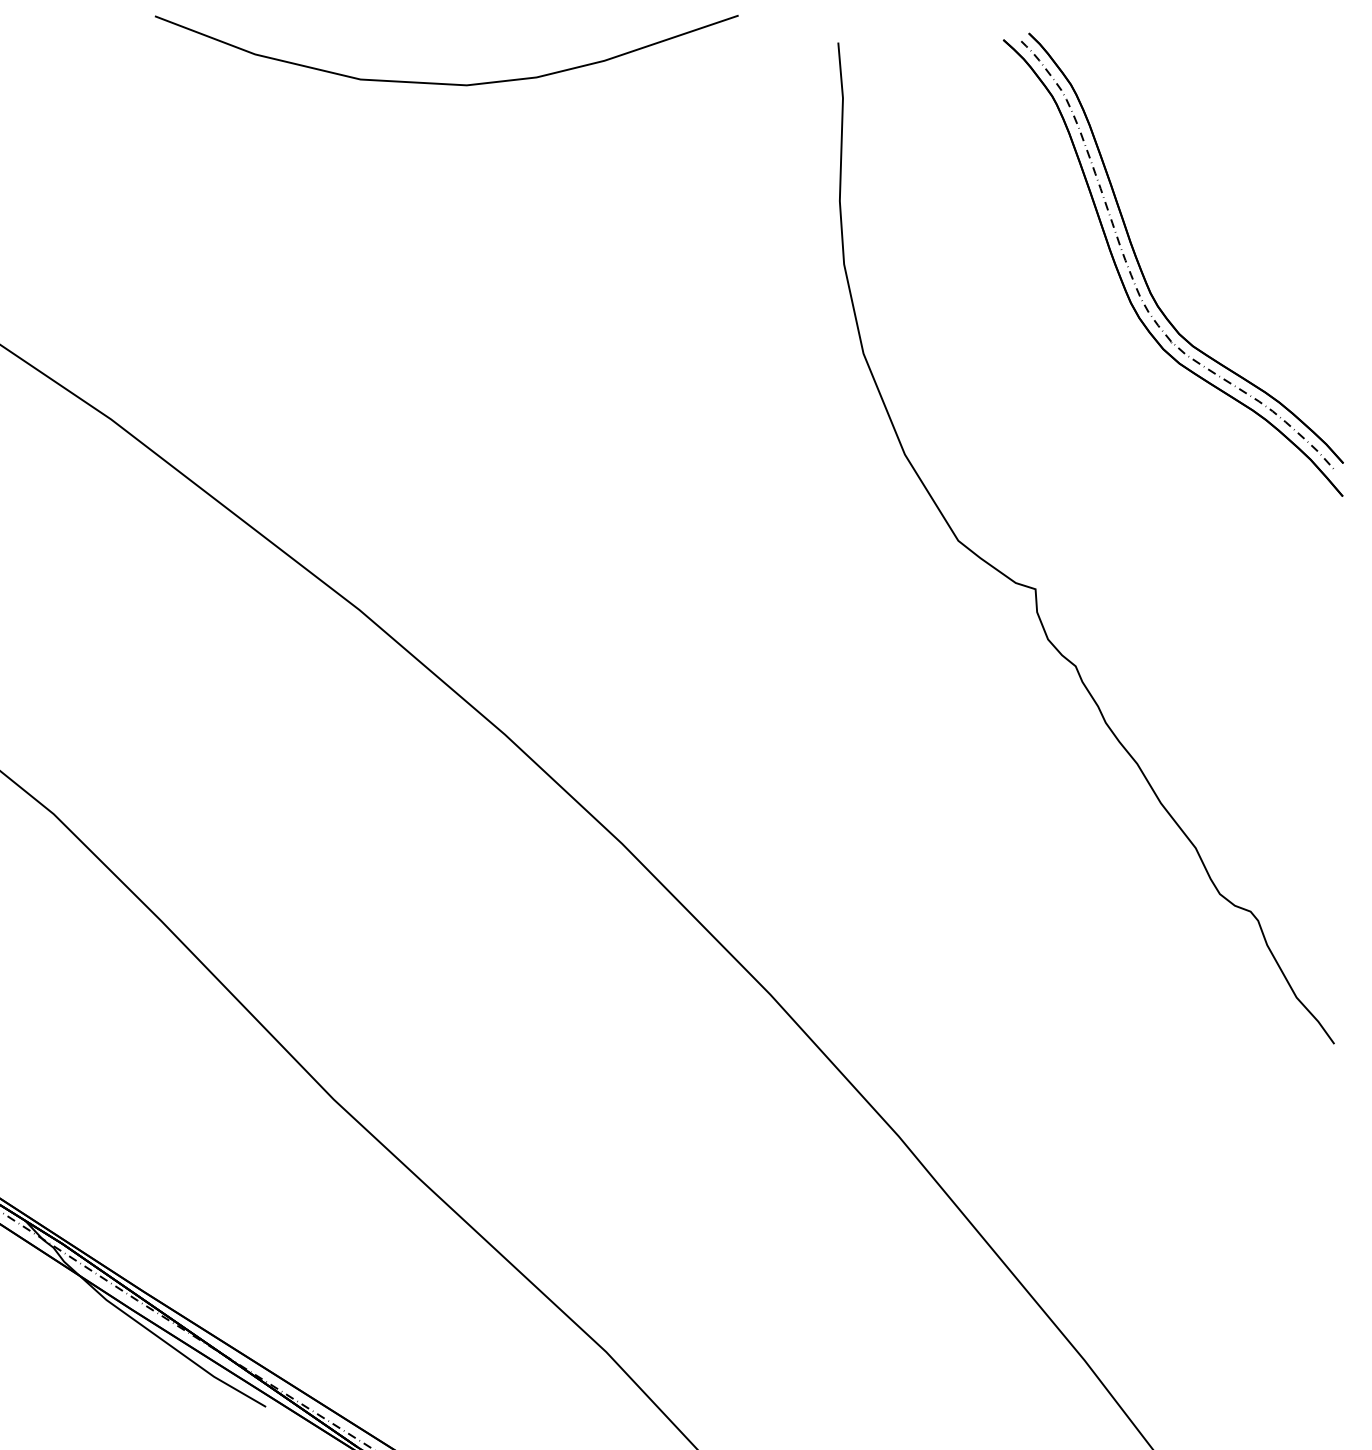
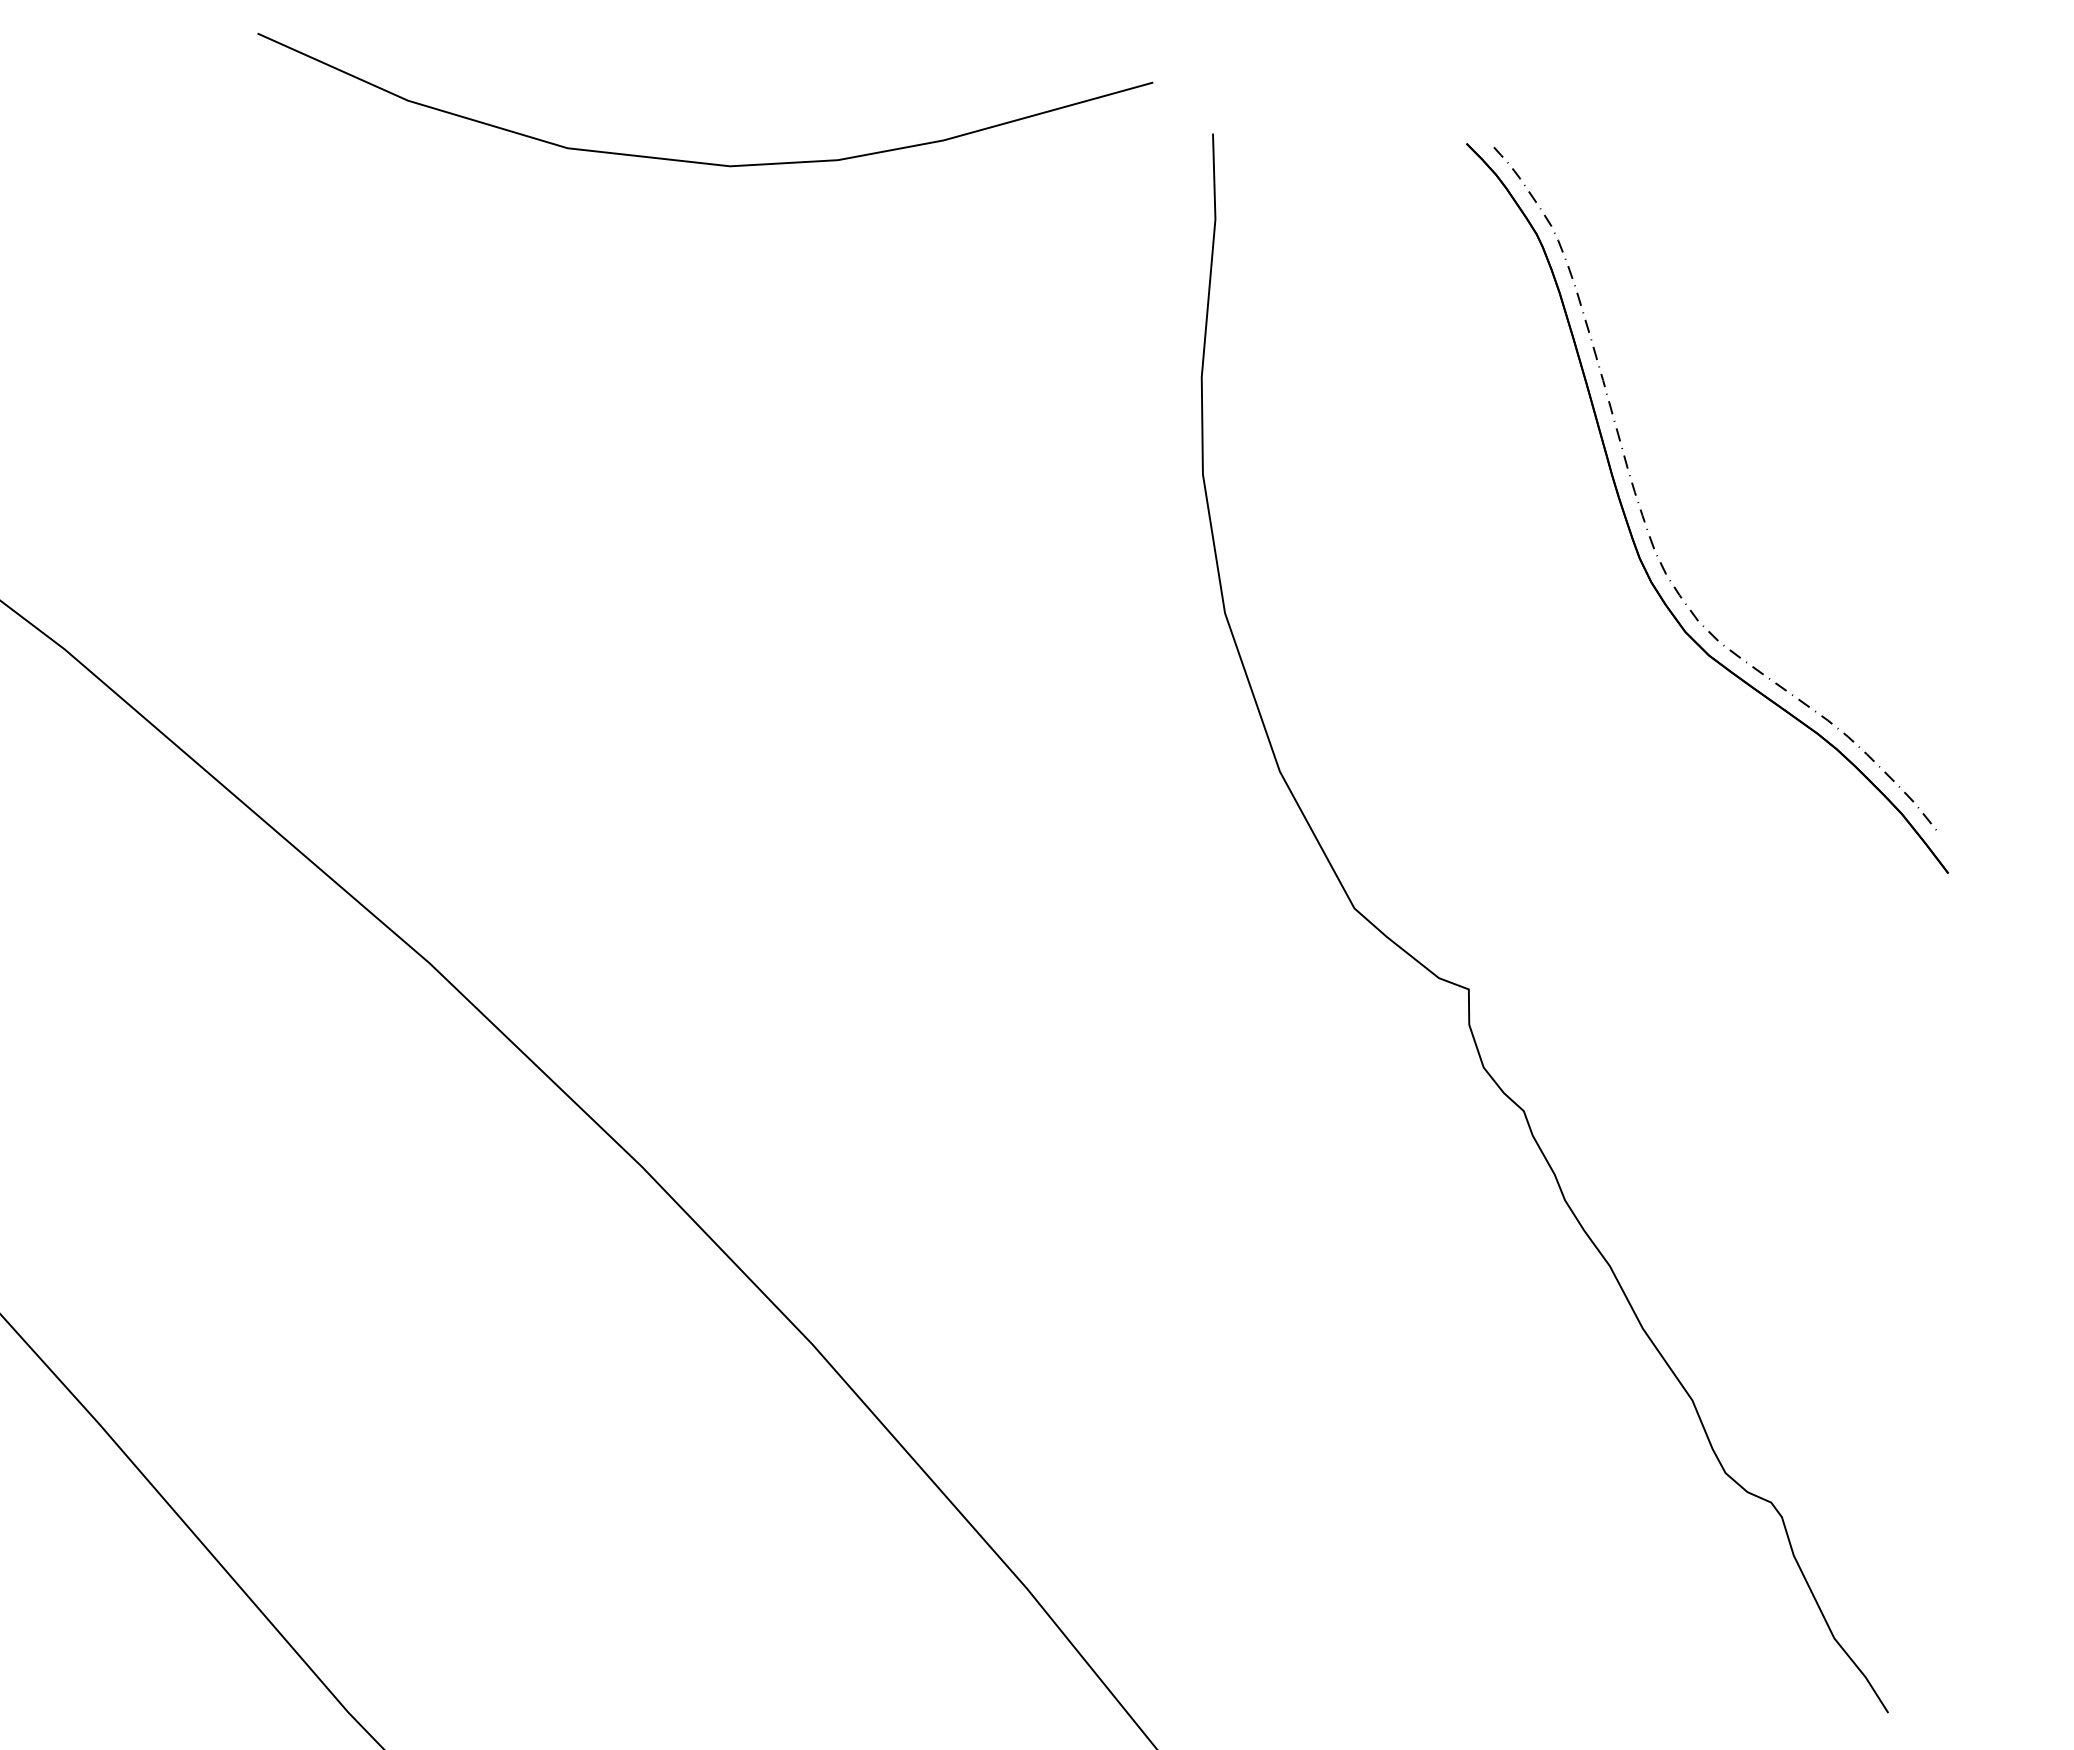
curve: (438, 82) -> (686, 159), moved
part: (1141, 267) -> (1658, 504), removed

